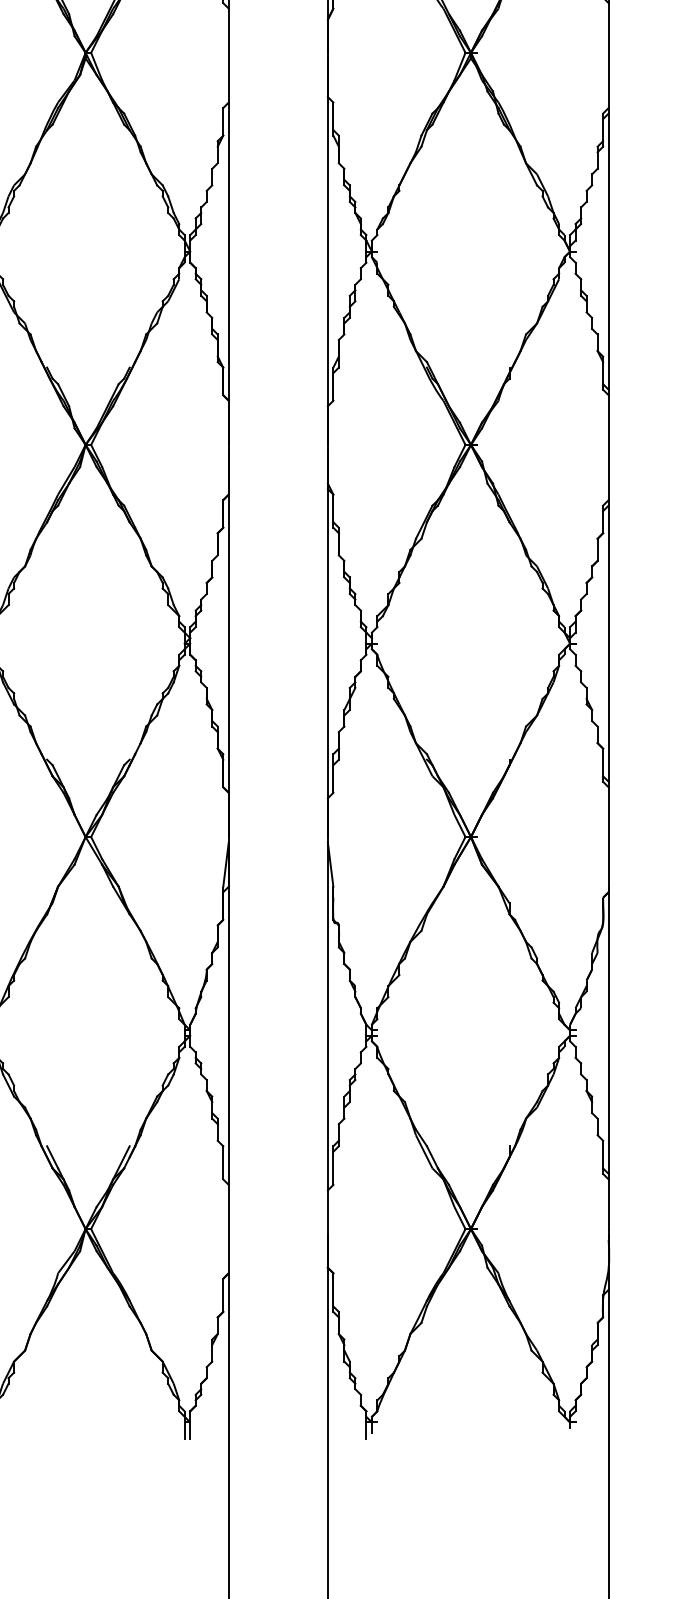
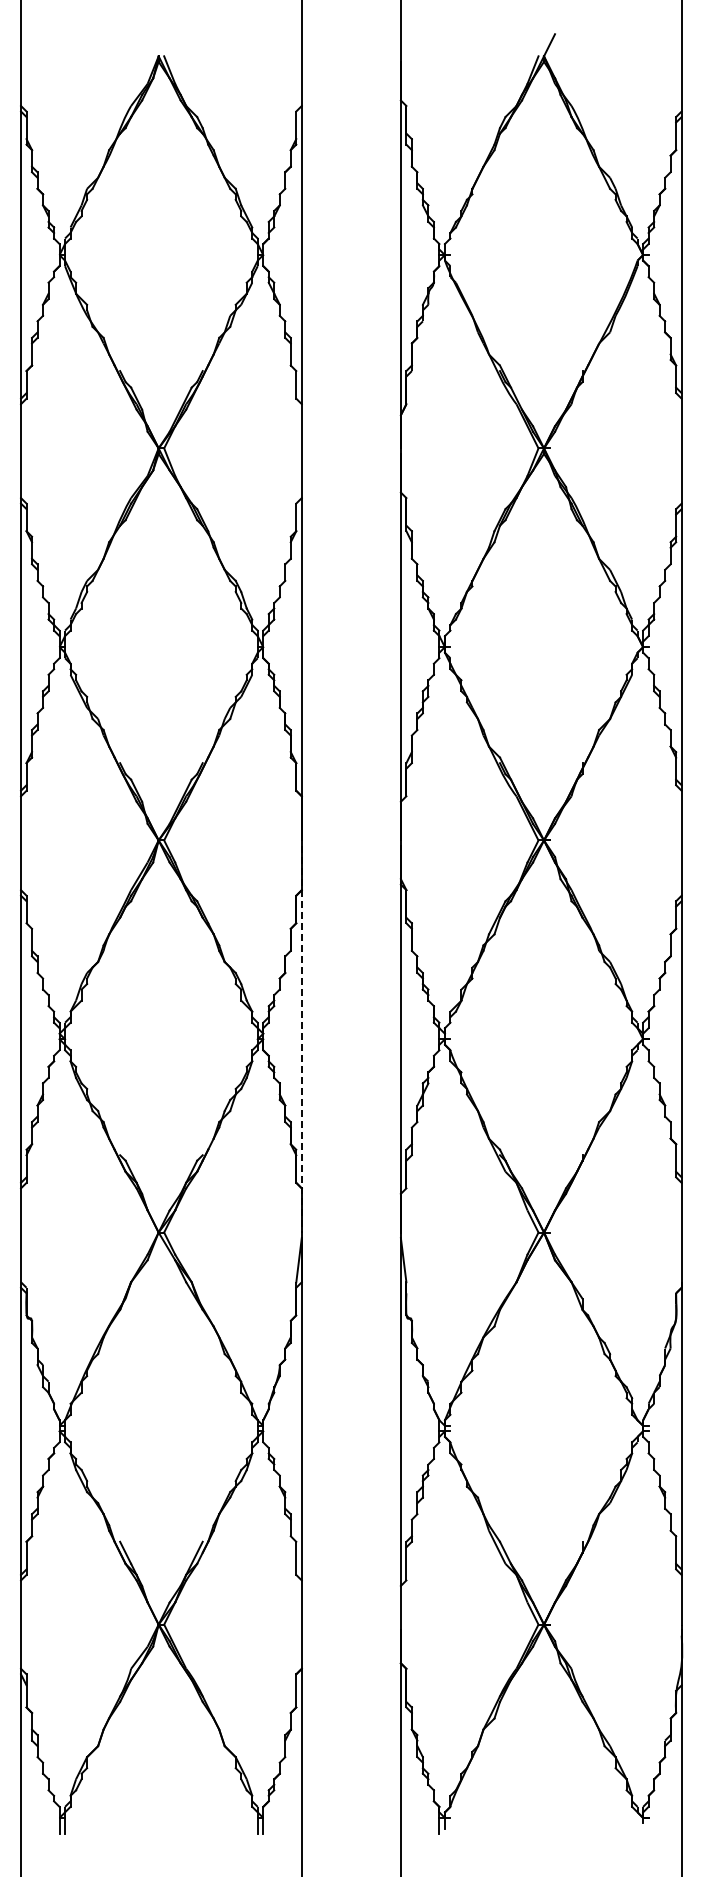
line: (228, 643) -> (301, 1039), solid -> dashed

